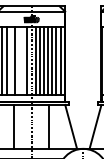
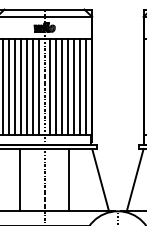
line: (11, 60) -> (15, 86), added
line: (18, 60) -> (26, 86), added
line: (23, 60) -> (32, 86), added

